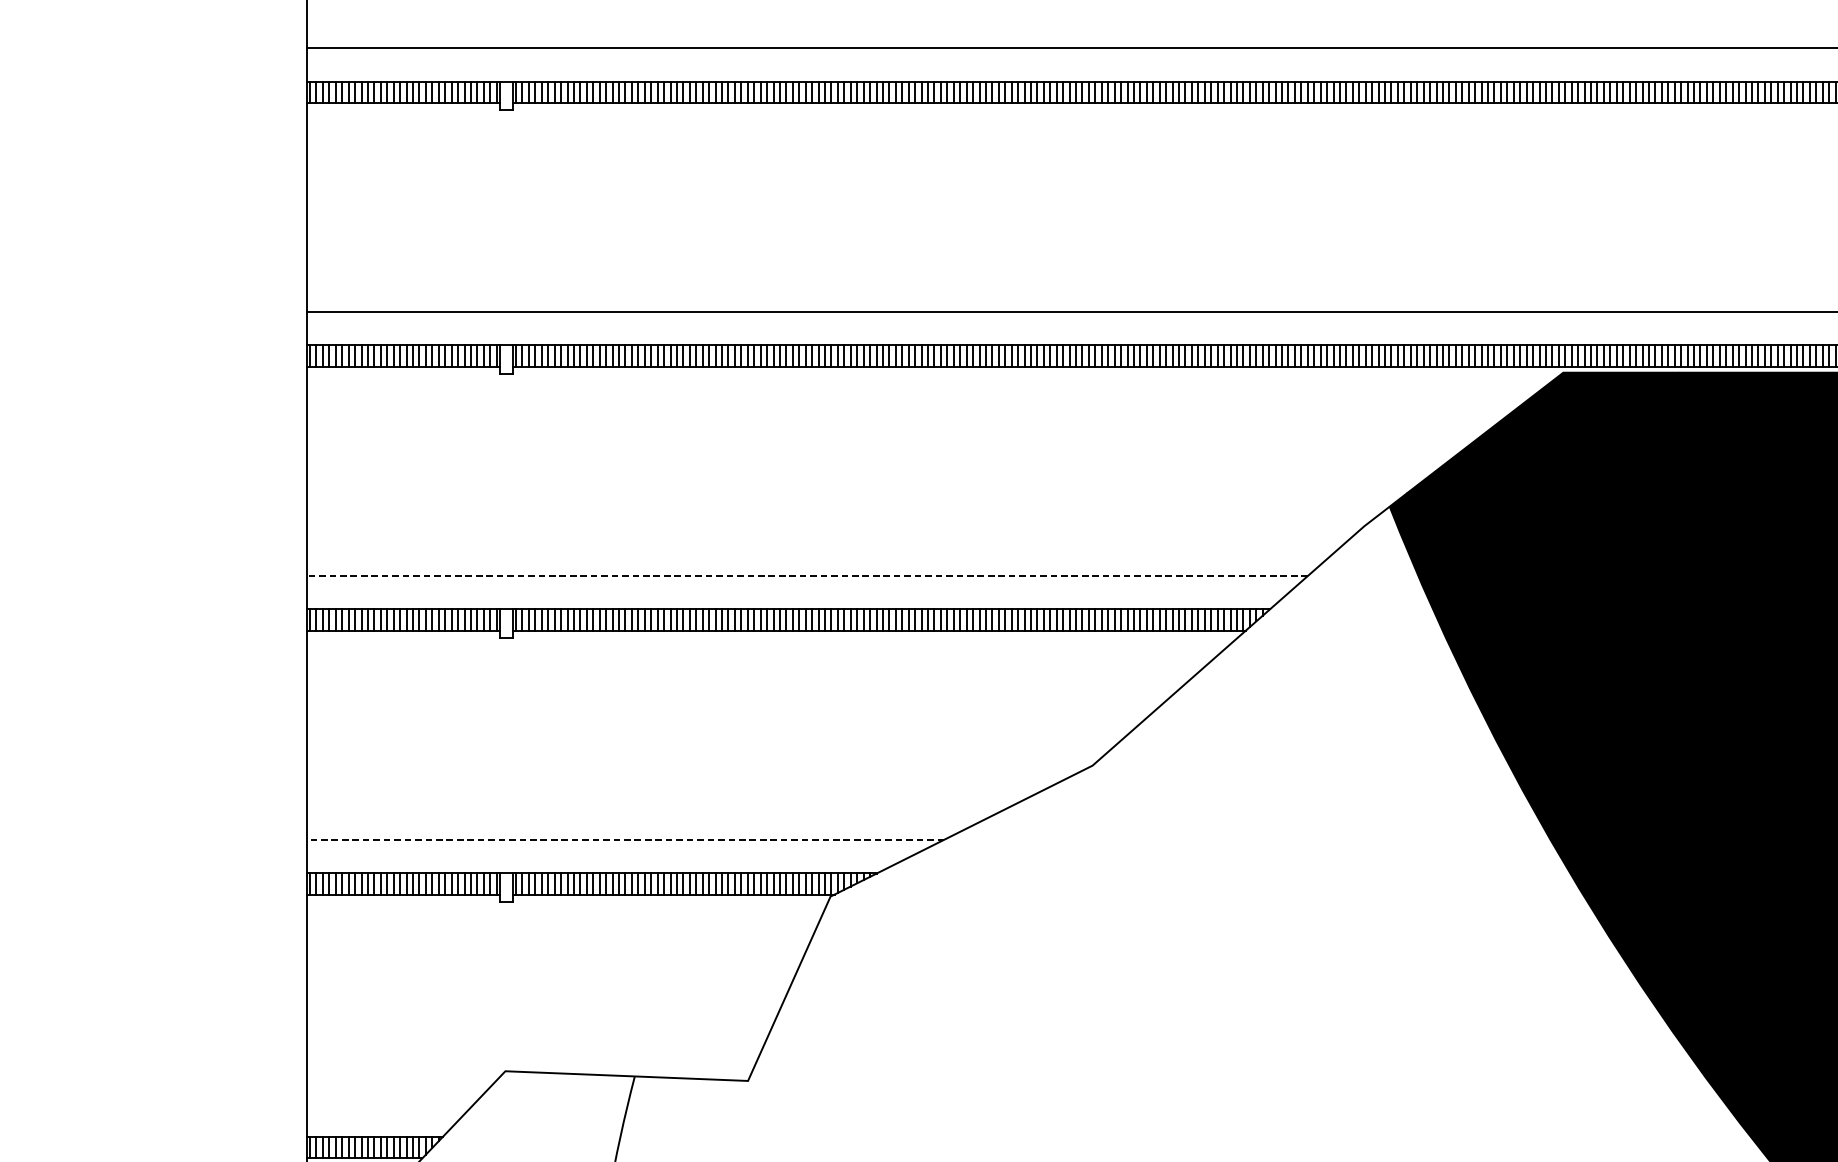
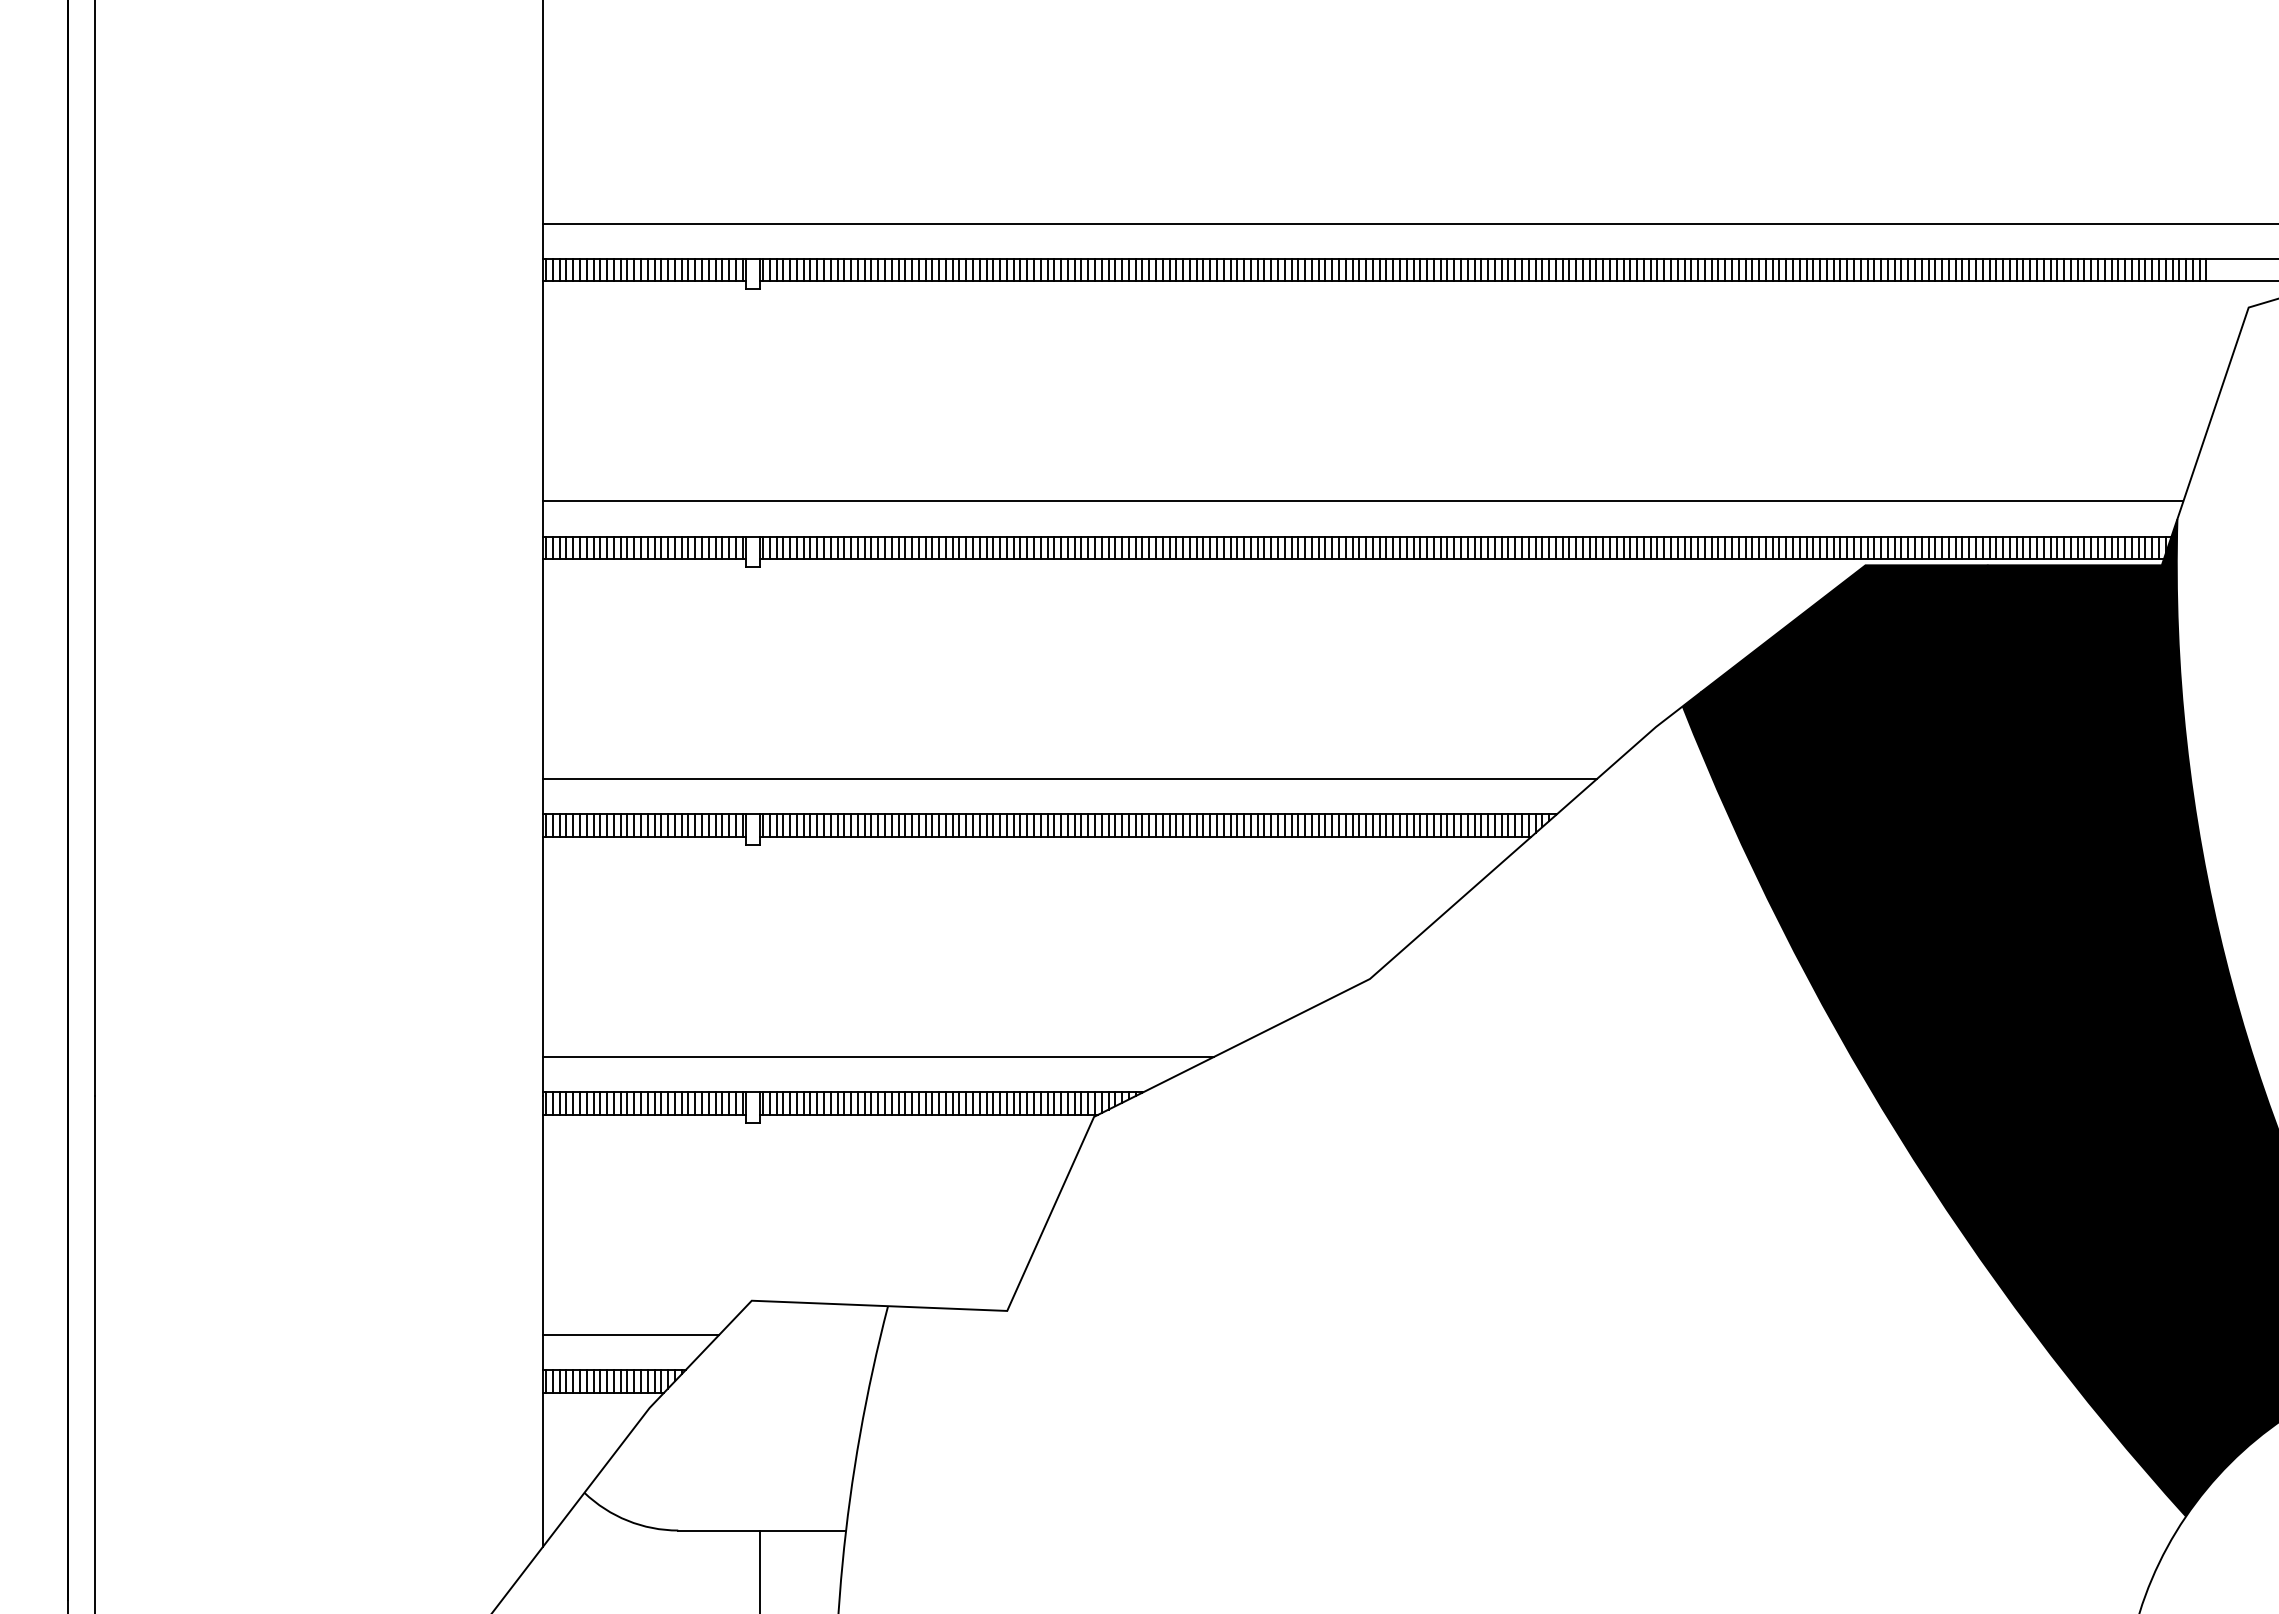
line: (807, 576) -> (1069, 779), dashed -> solid
line: (624, 840) -> (877, 1057), dashed -> solid
line: (390, 1103) -> (630, 1334), added

